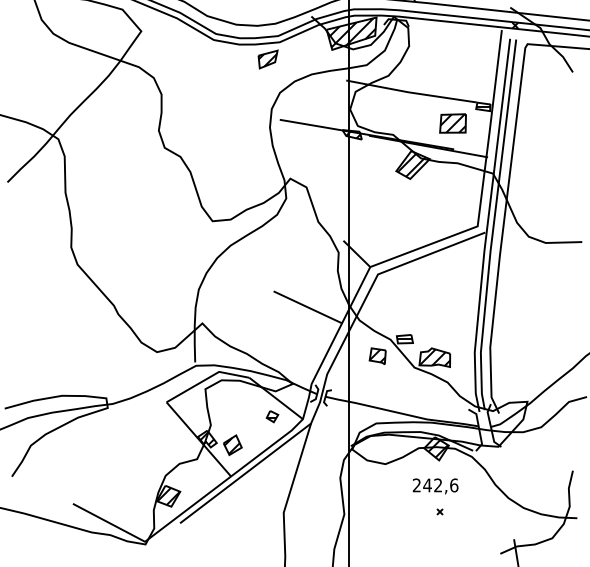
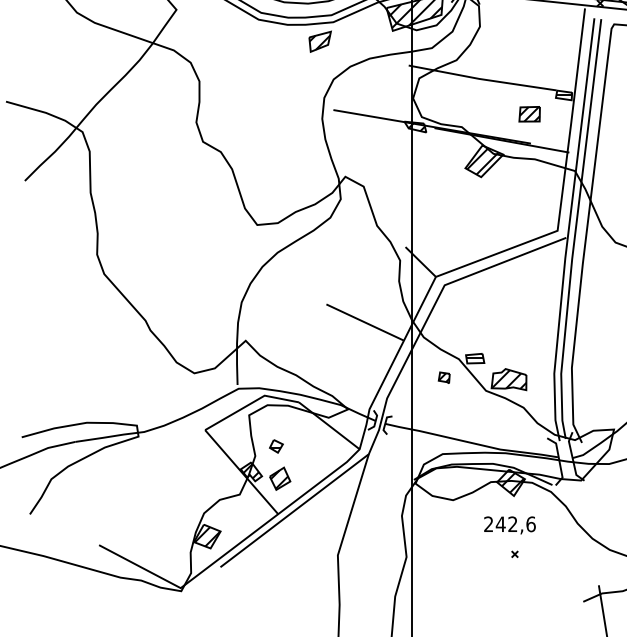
part: (452, 123) -> (529, 114), size x0.7
part: (377, 355) -> (444, 377), size x0.6
part: (272, 416) -> (276, 446), moved

